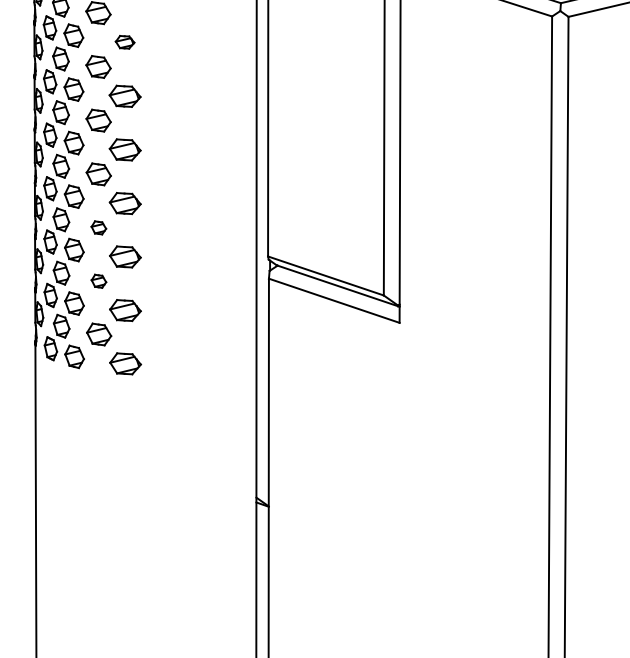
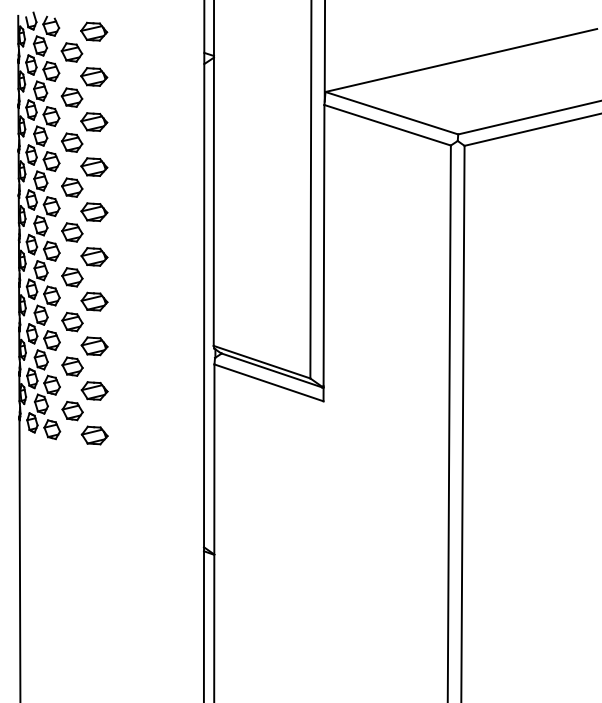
part: (125, 41) -> (94, 166), size x1.67
part: (98, 227) -> (72, 321), size x1.67
part: (98, 281) -> (72, 366), size x1.67

